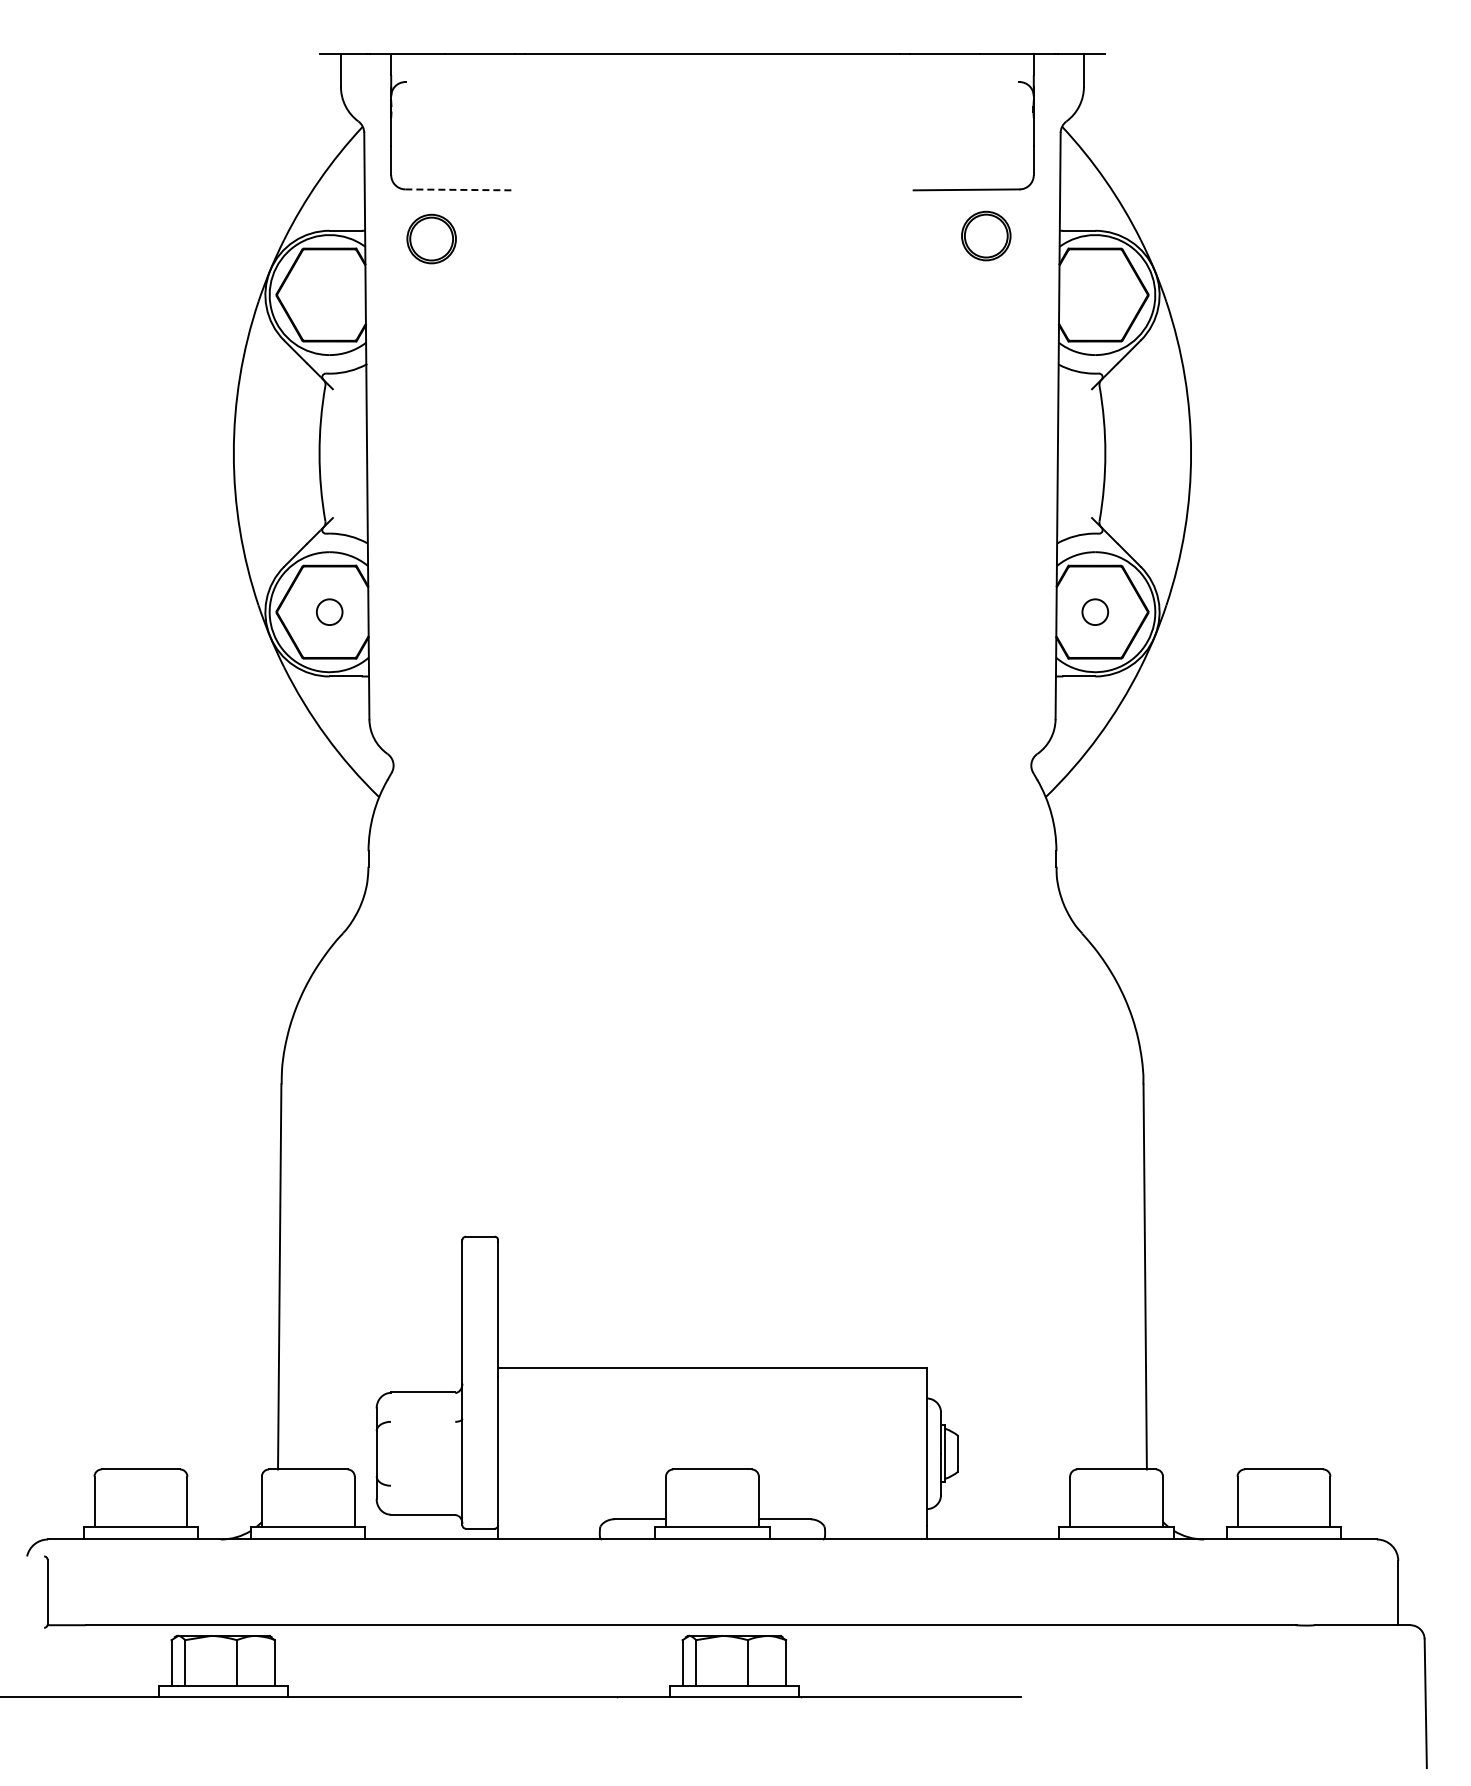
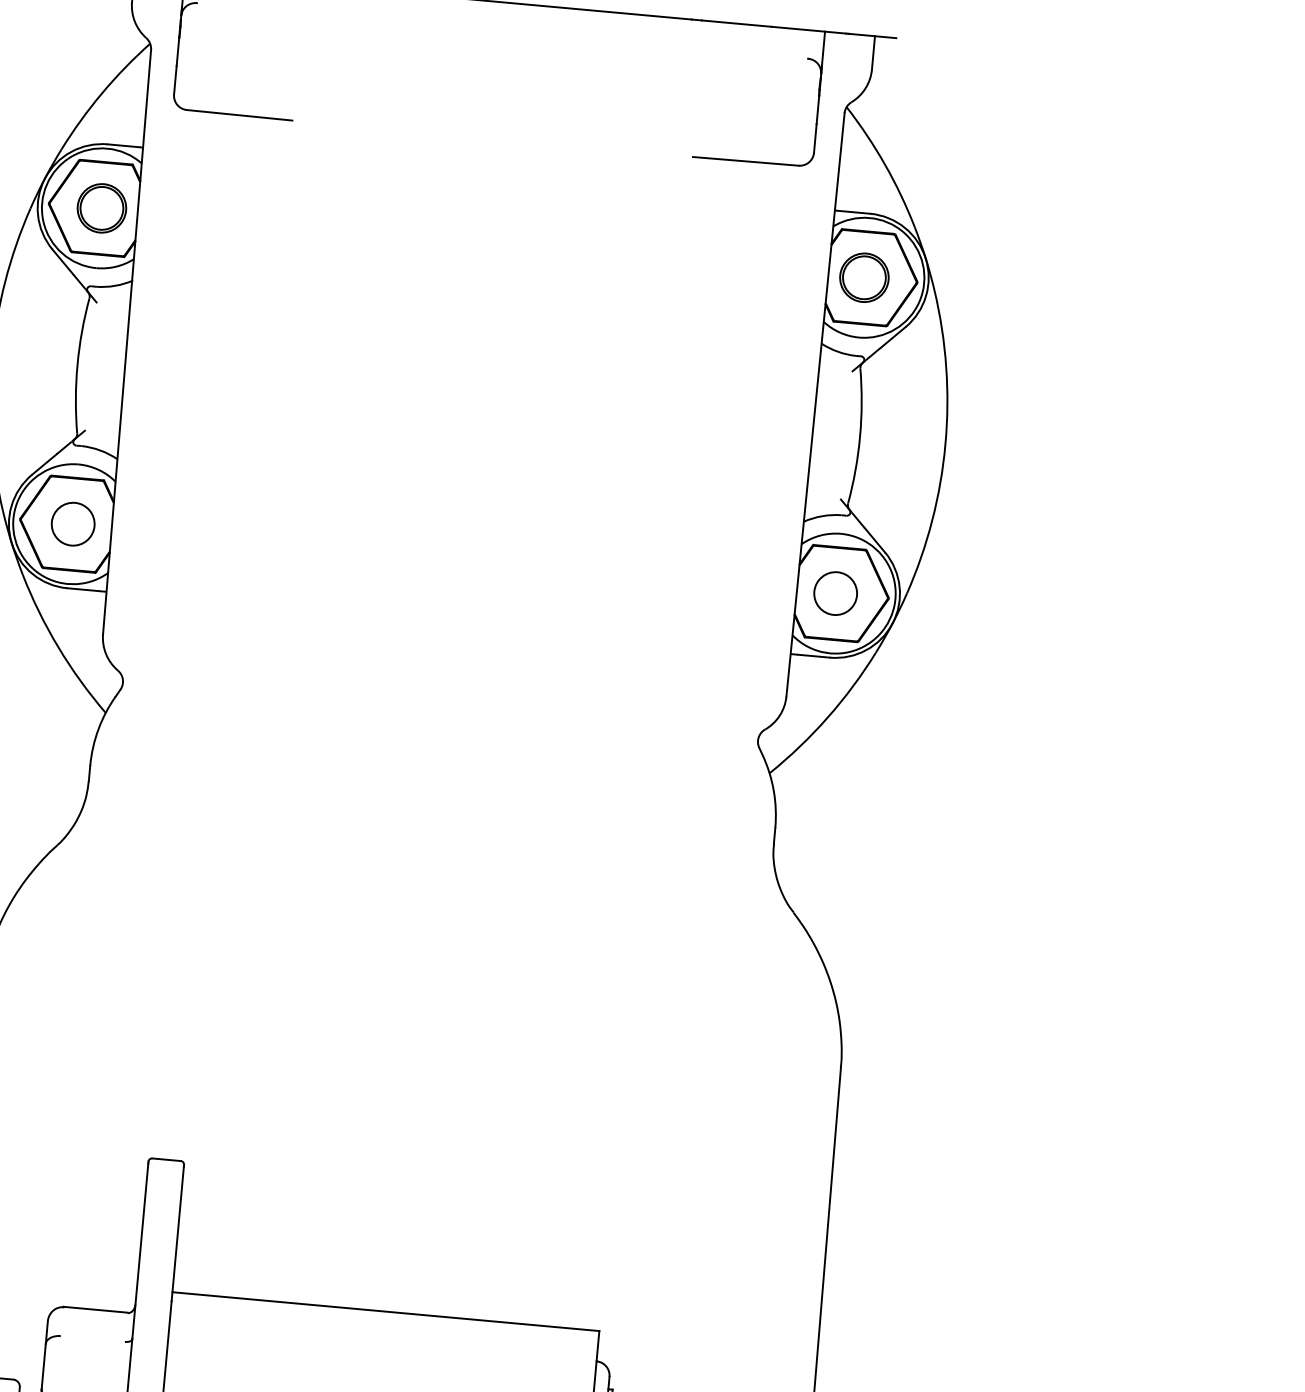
line: (457, 189) -> (238, 114), dashed -> solid
part: (986, 235) -> (864, 277), moved
part: (431, 238) -> (101, 207), moved
circle: (329, 611) -> (73, 523), size x1.67
circle: (1094, 611) -> (834, 592), size x1.67

